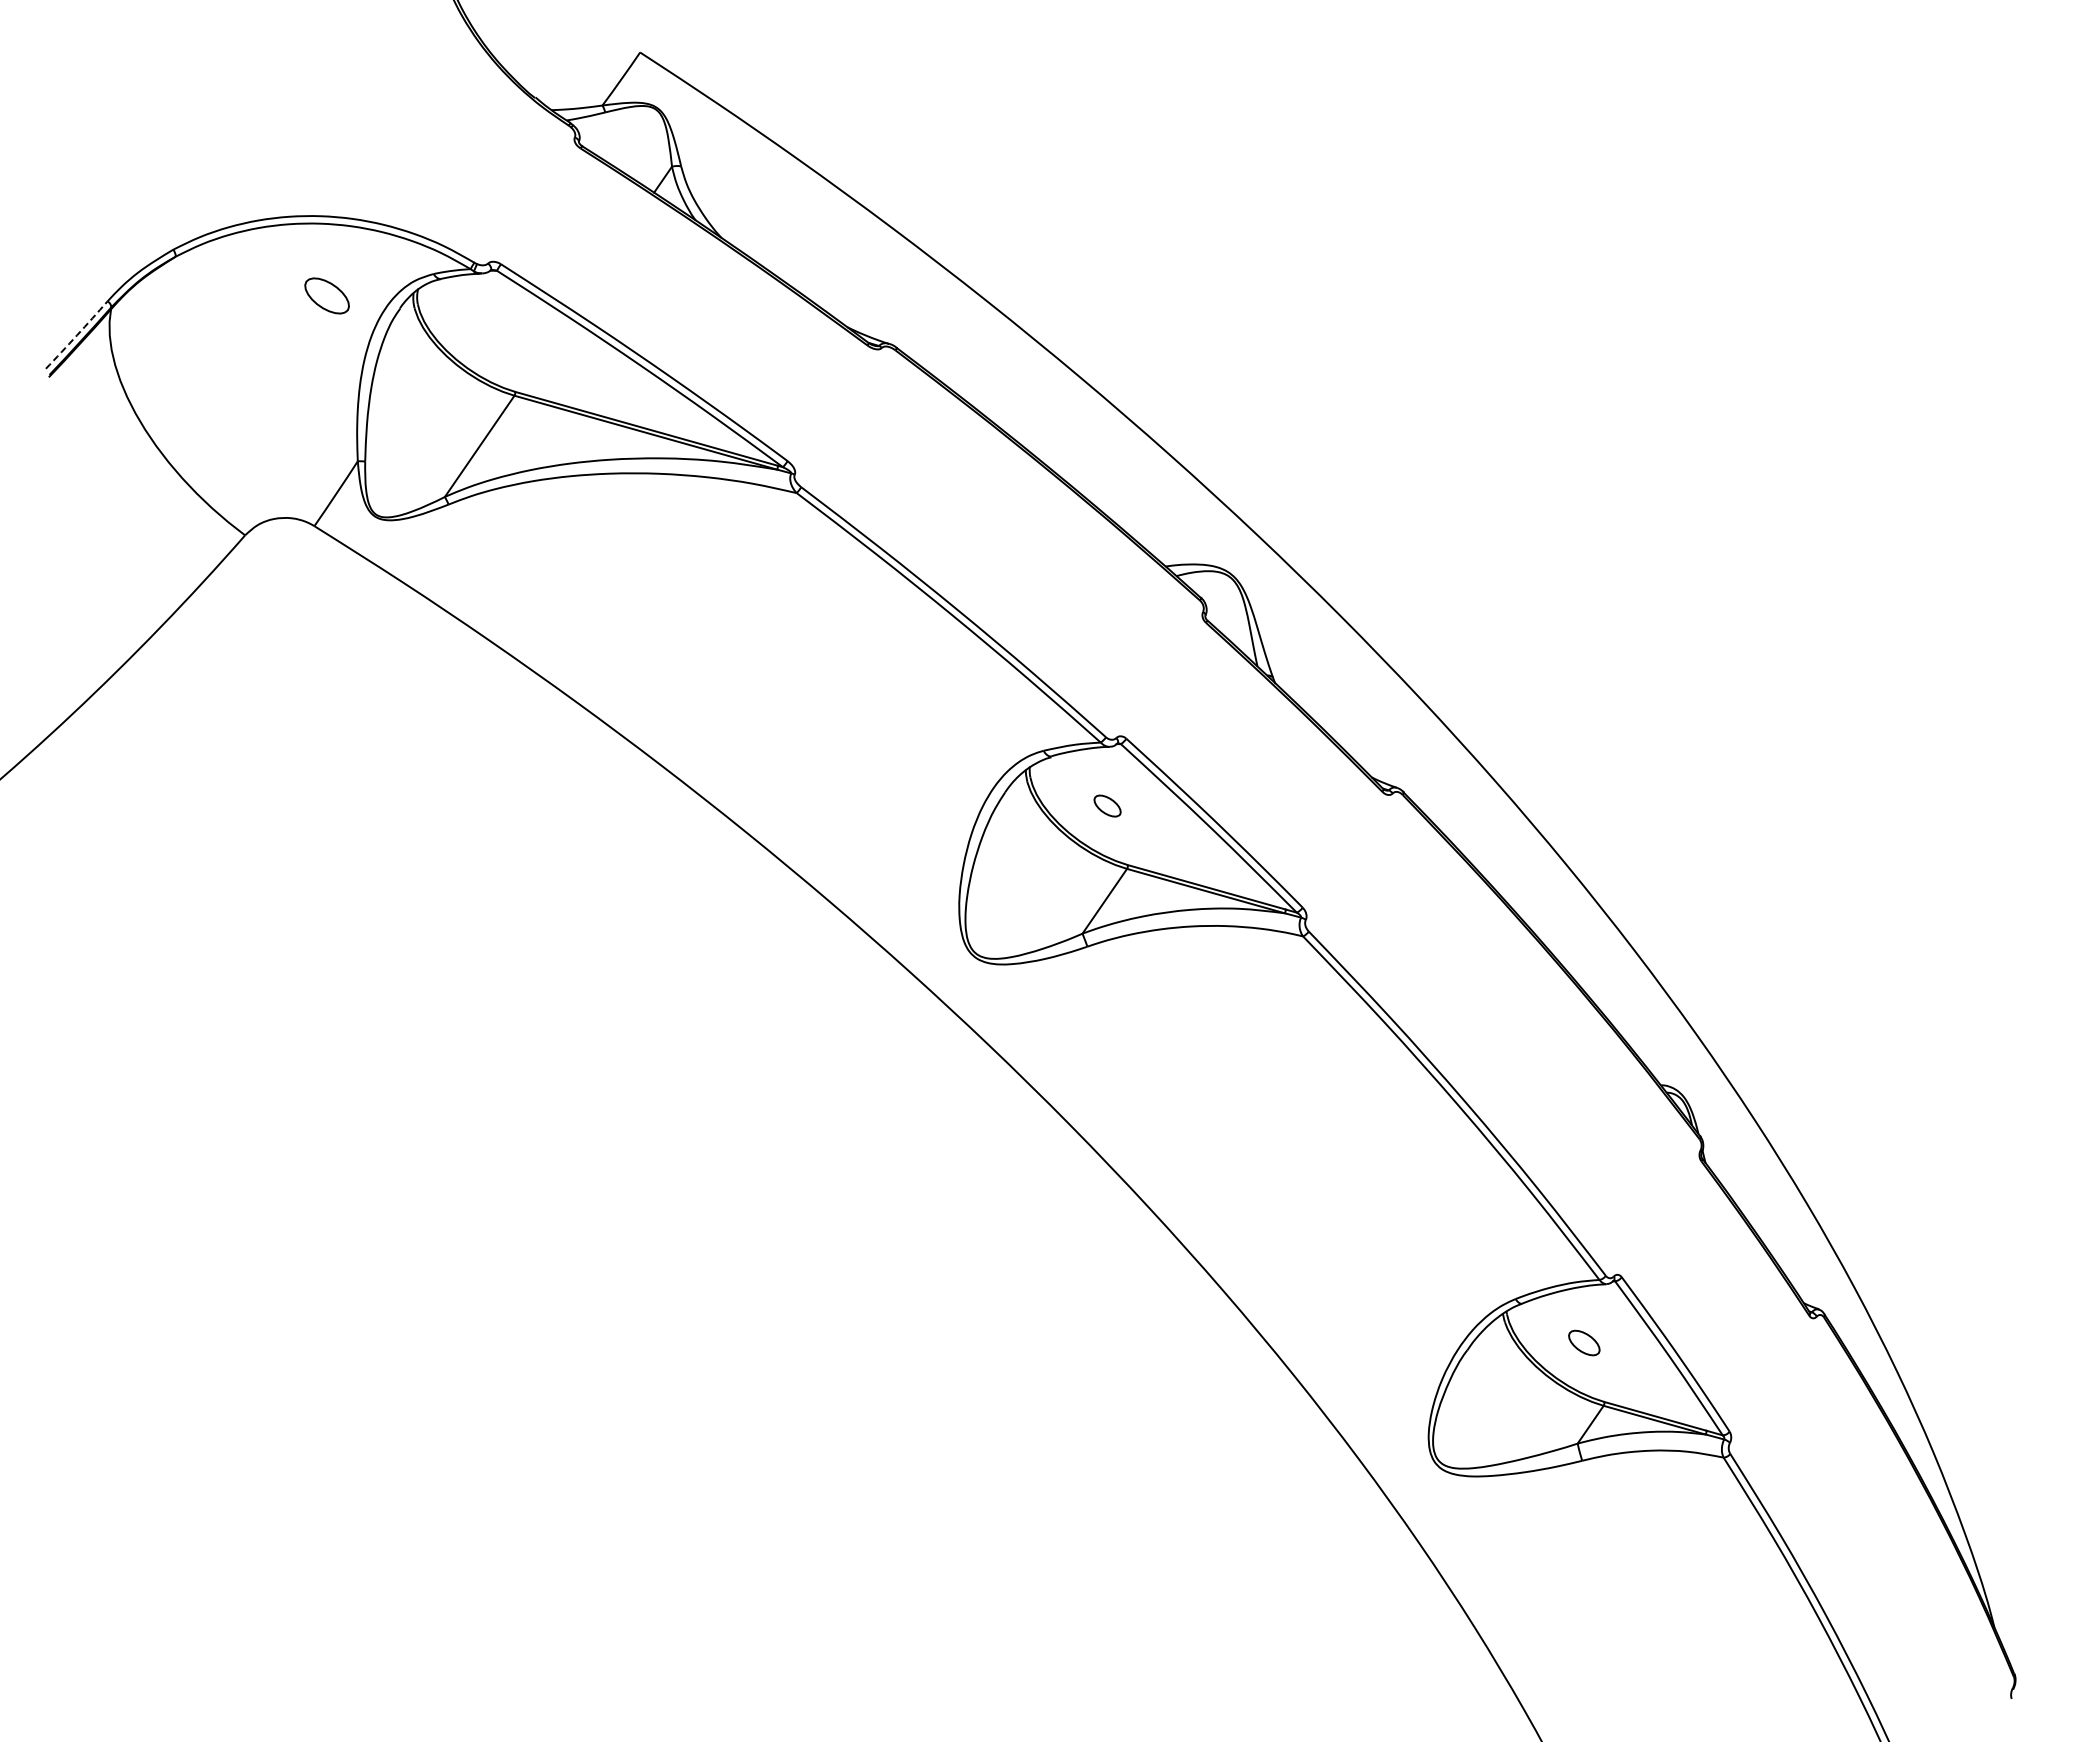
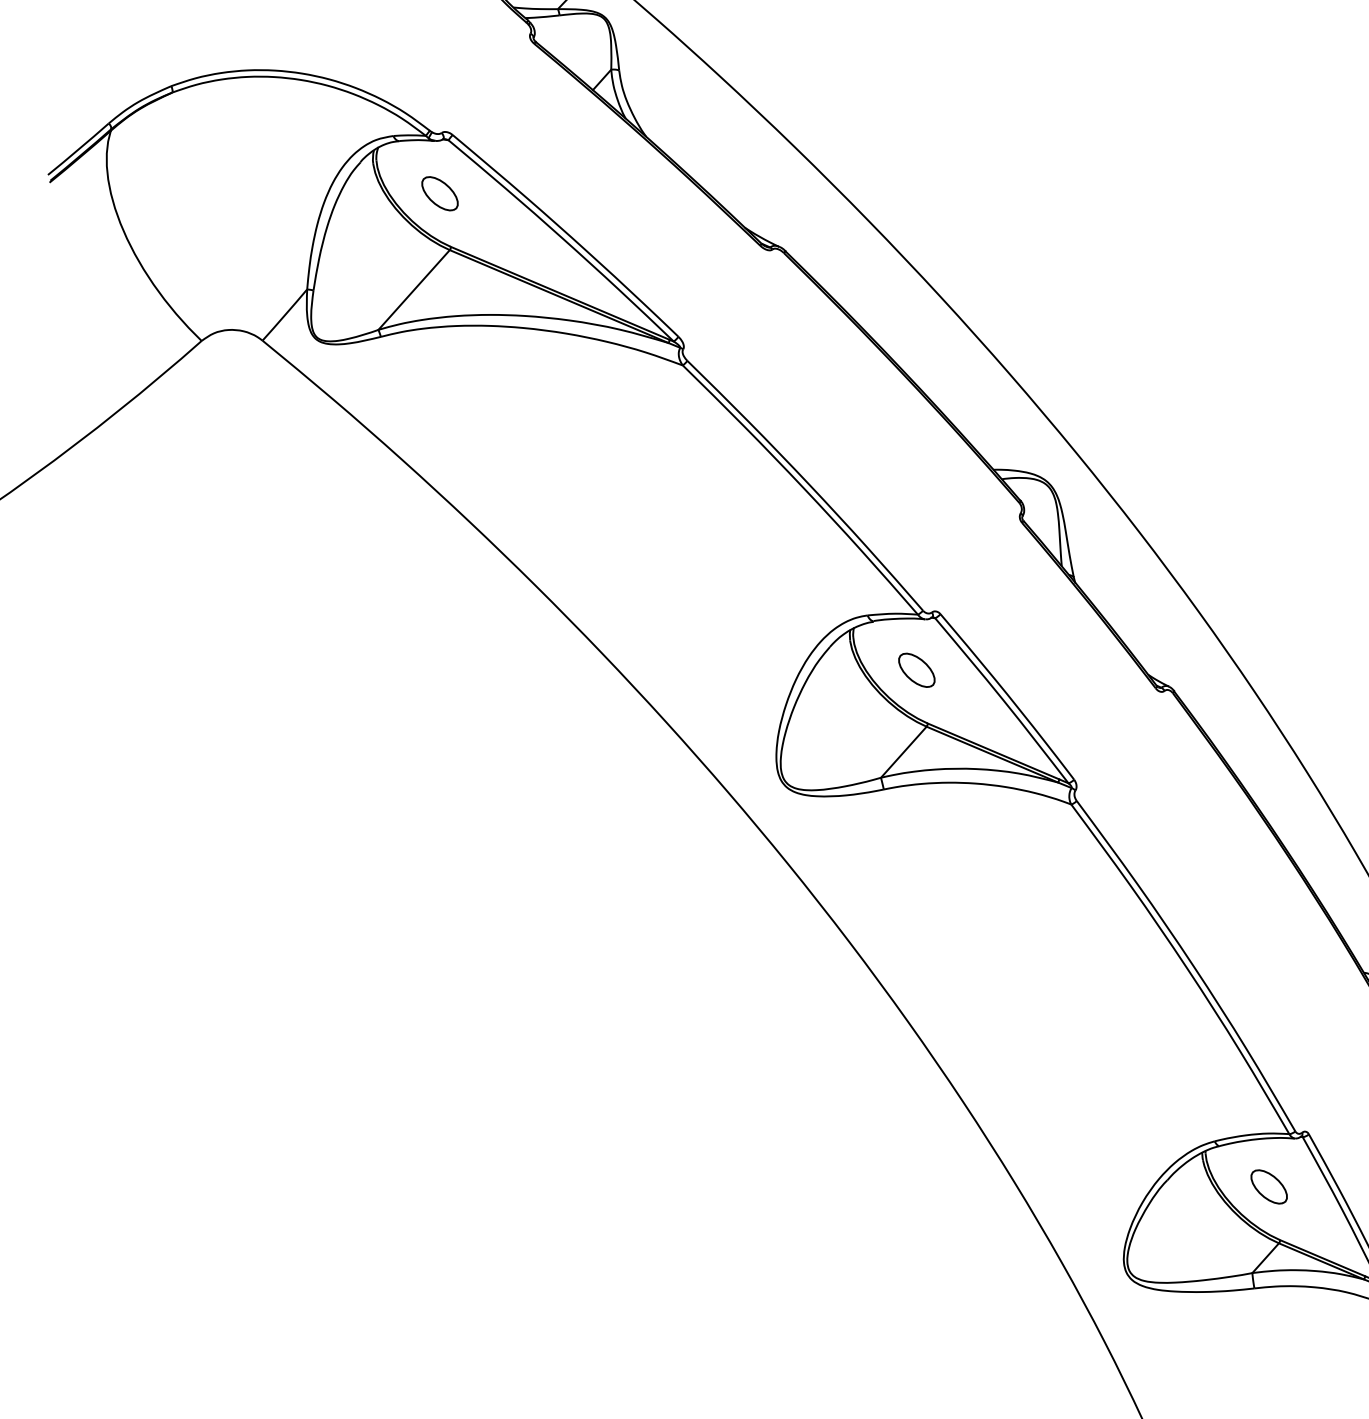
part: (326, 295) -> (439, 193), moved
arc: (77, 335) -> (78, 149), dashed -> solid
part: (1107, 805) -> (916, 669), size x1.67
part: (1584, 1342) -> (1269, 1186), size x1.43

